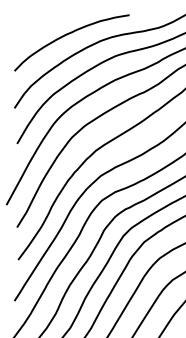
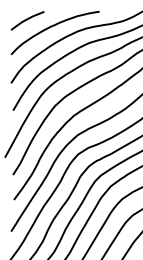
curve: (35, 26) -> (27, 20), added

